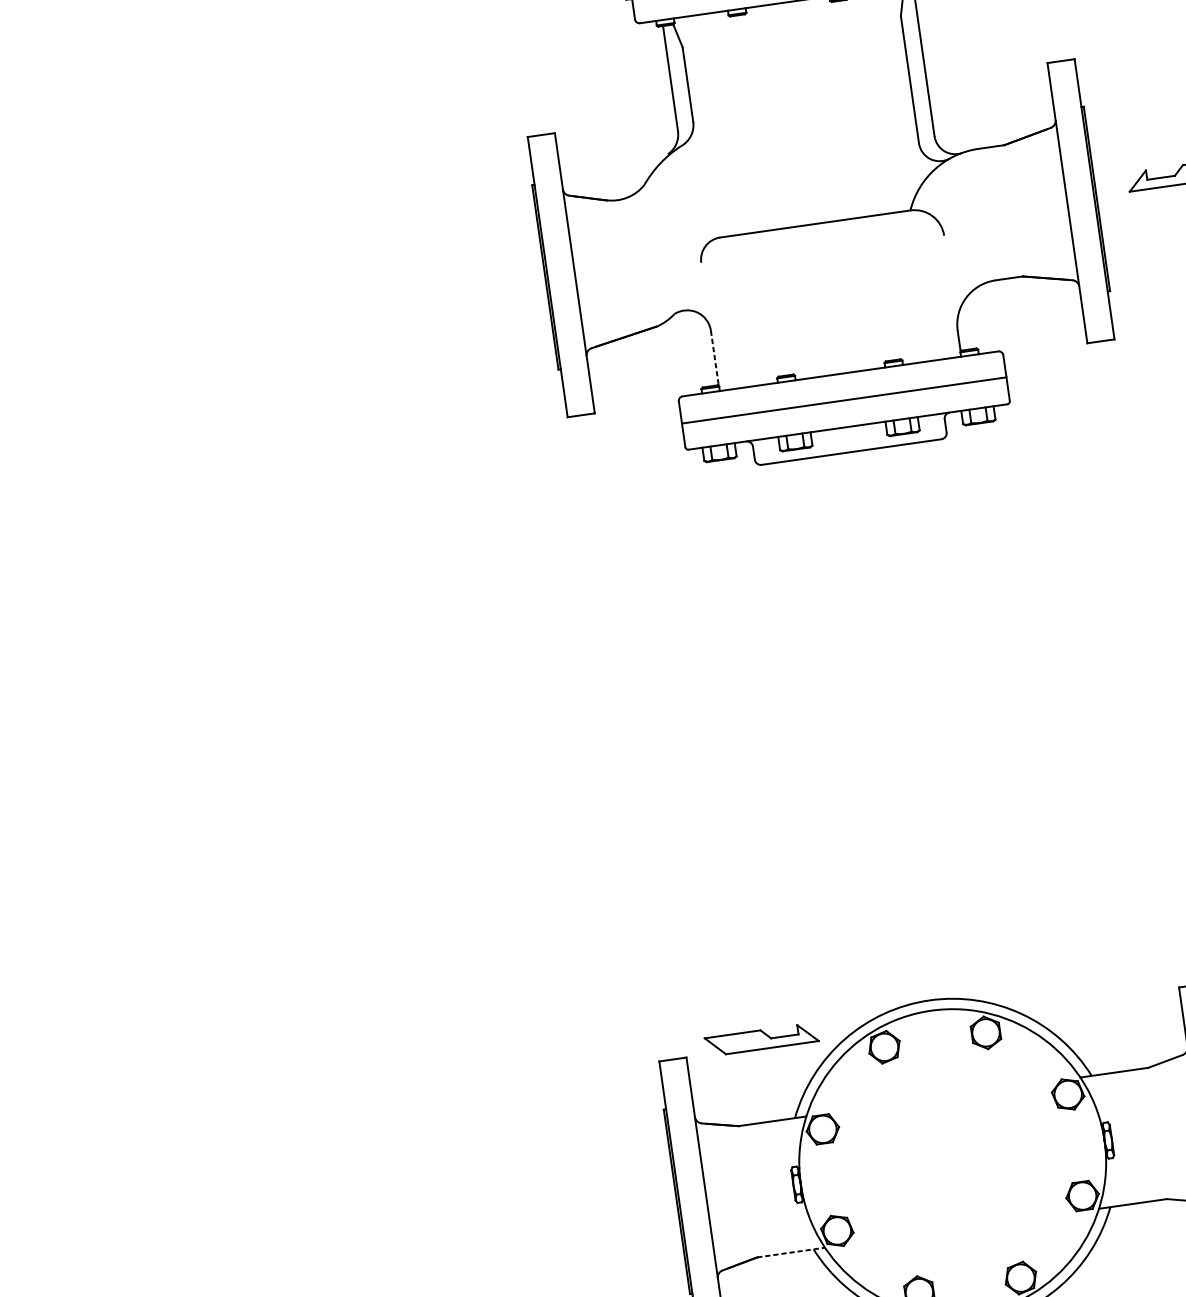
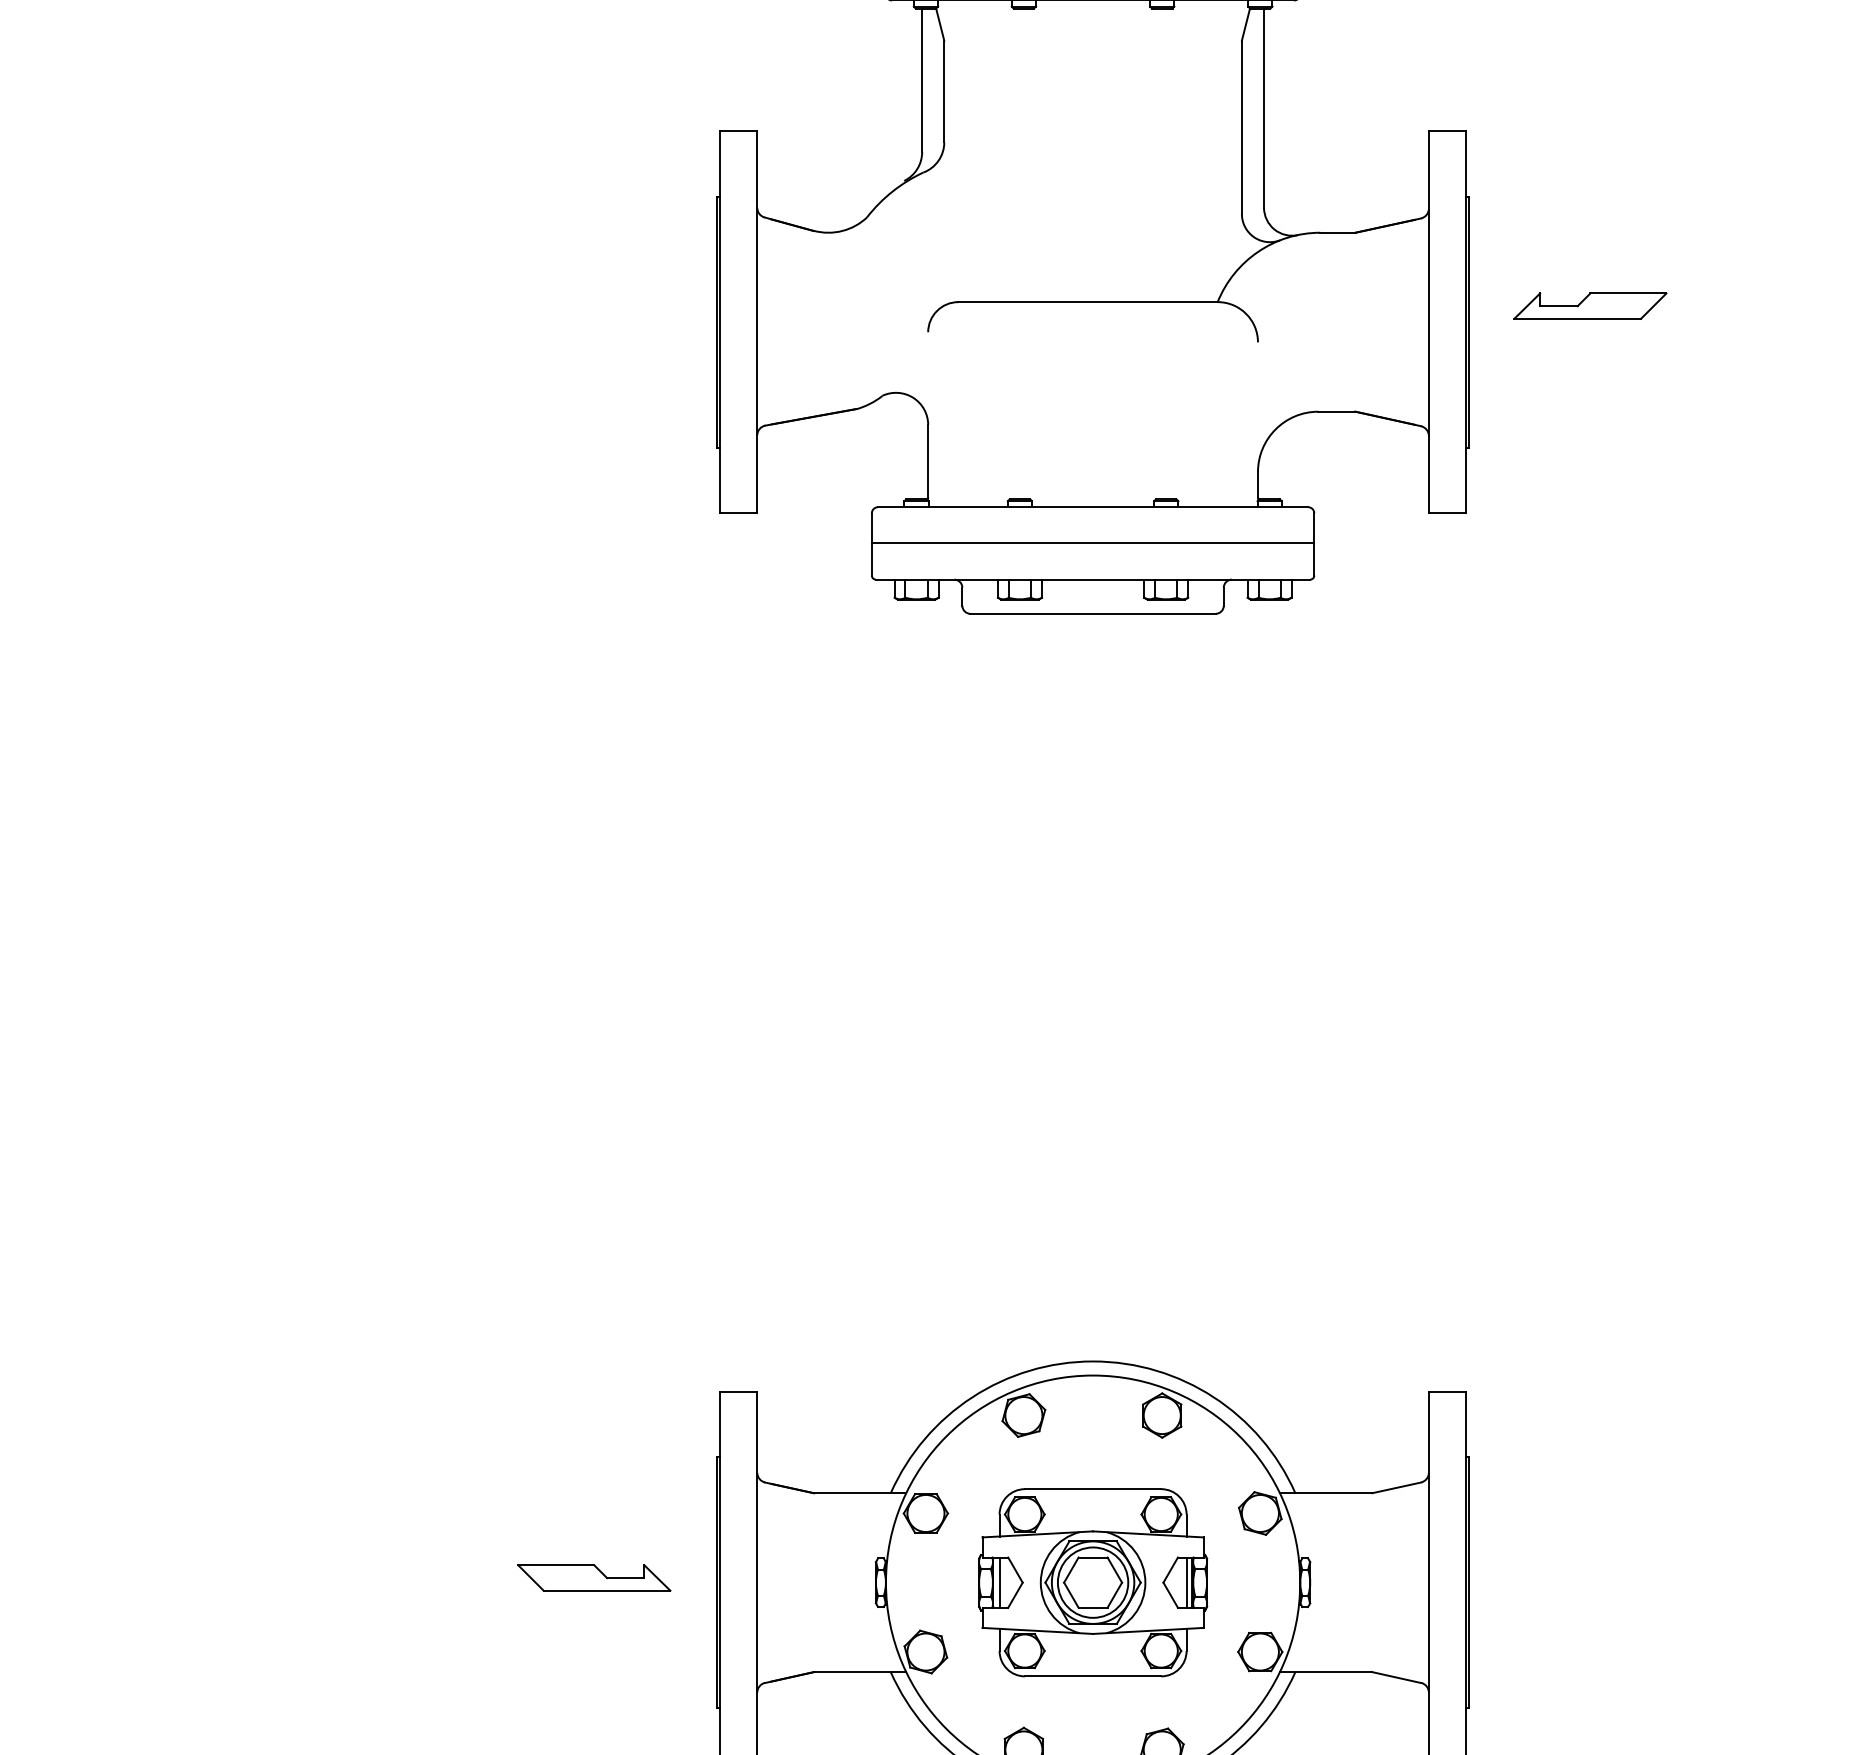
line: (714, 357) -> (928, 461), dashed -> solid
part: (761, 1039) -> (594, 1577), moved
part: (952, 1162) -> (1093, 1582), added
line: (791, 1252) -> (860, 1672), dashed -> solid

